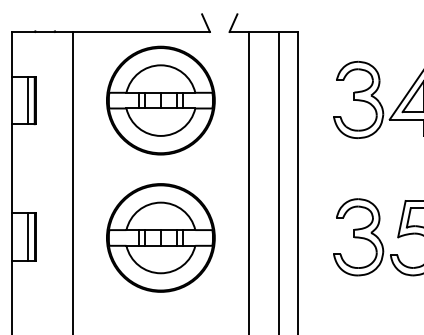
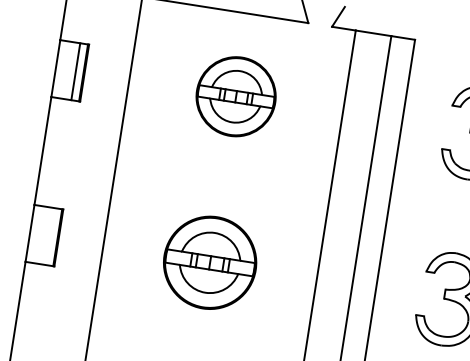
part: (160, 100) -> (235, 96), size x0.6
line: (28, 236) -> (50, 235), removed
part: (160, 237) -> (209, 262), size x0.7

